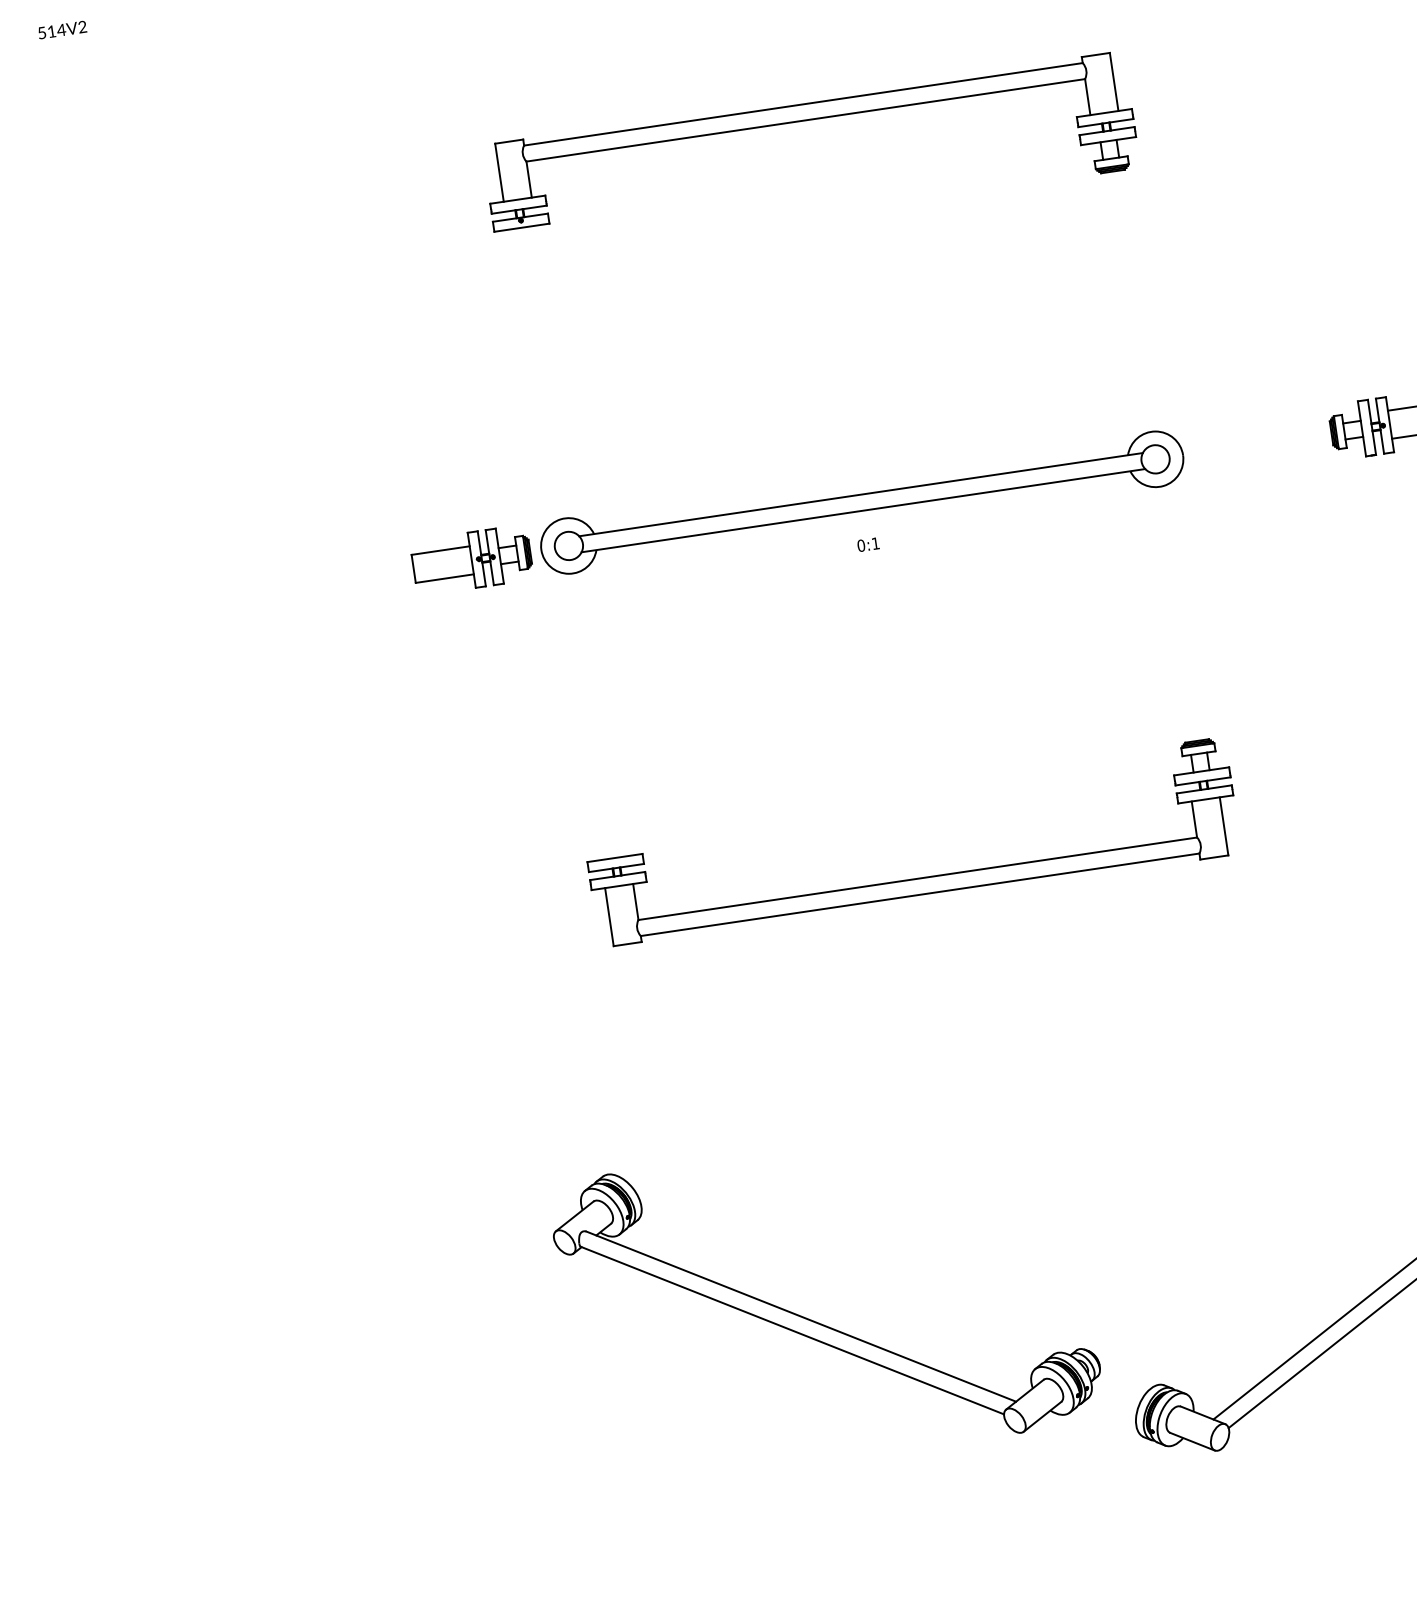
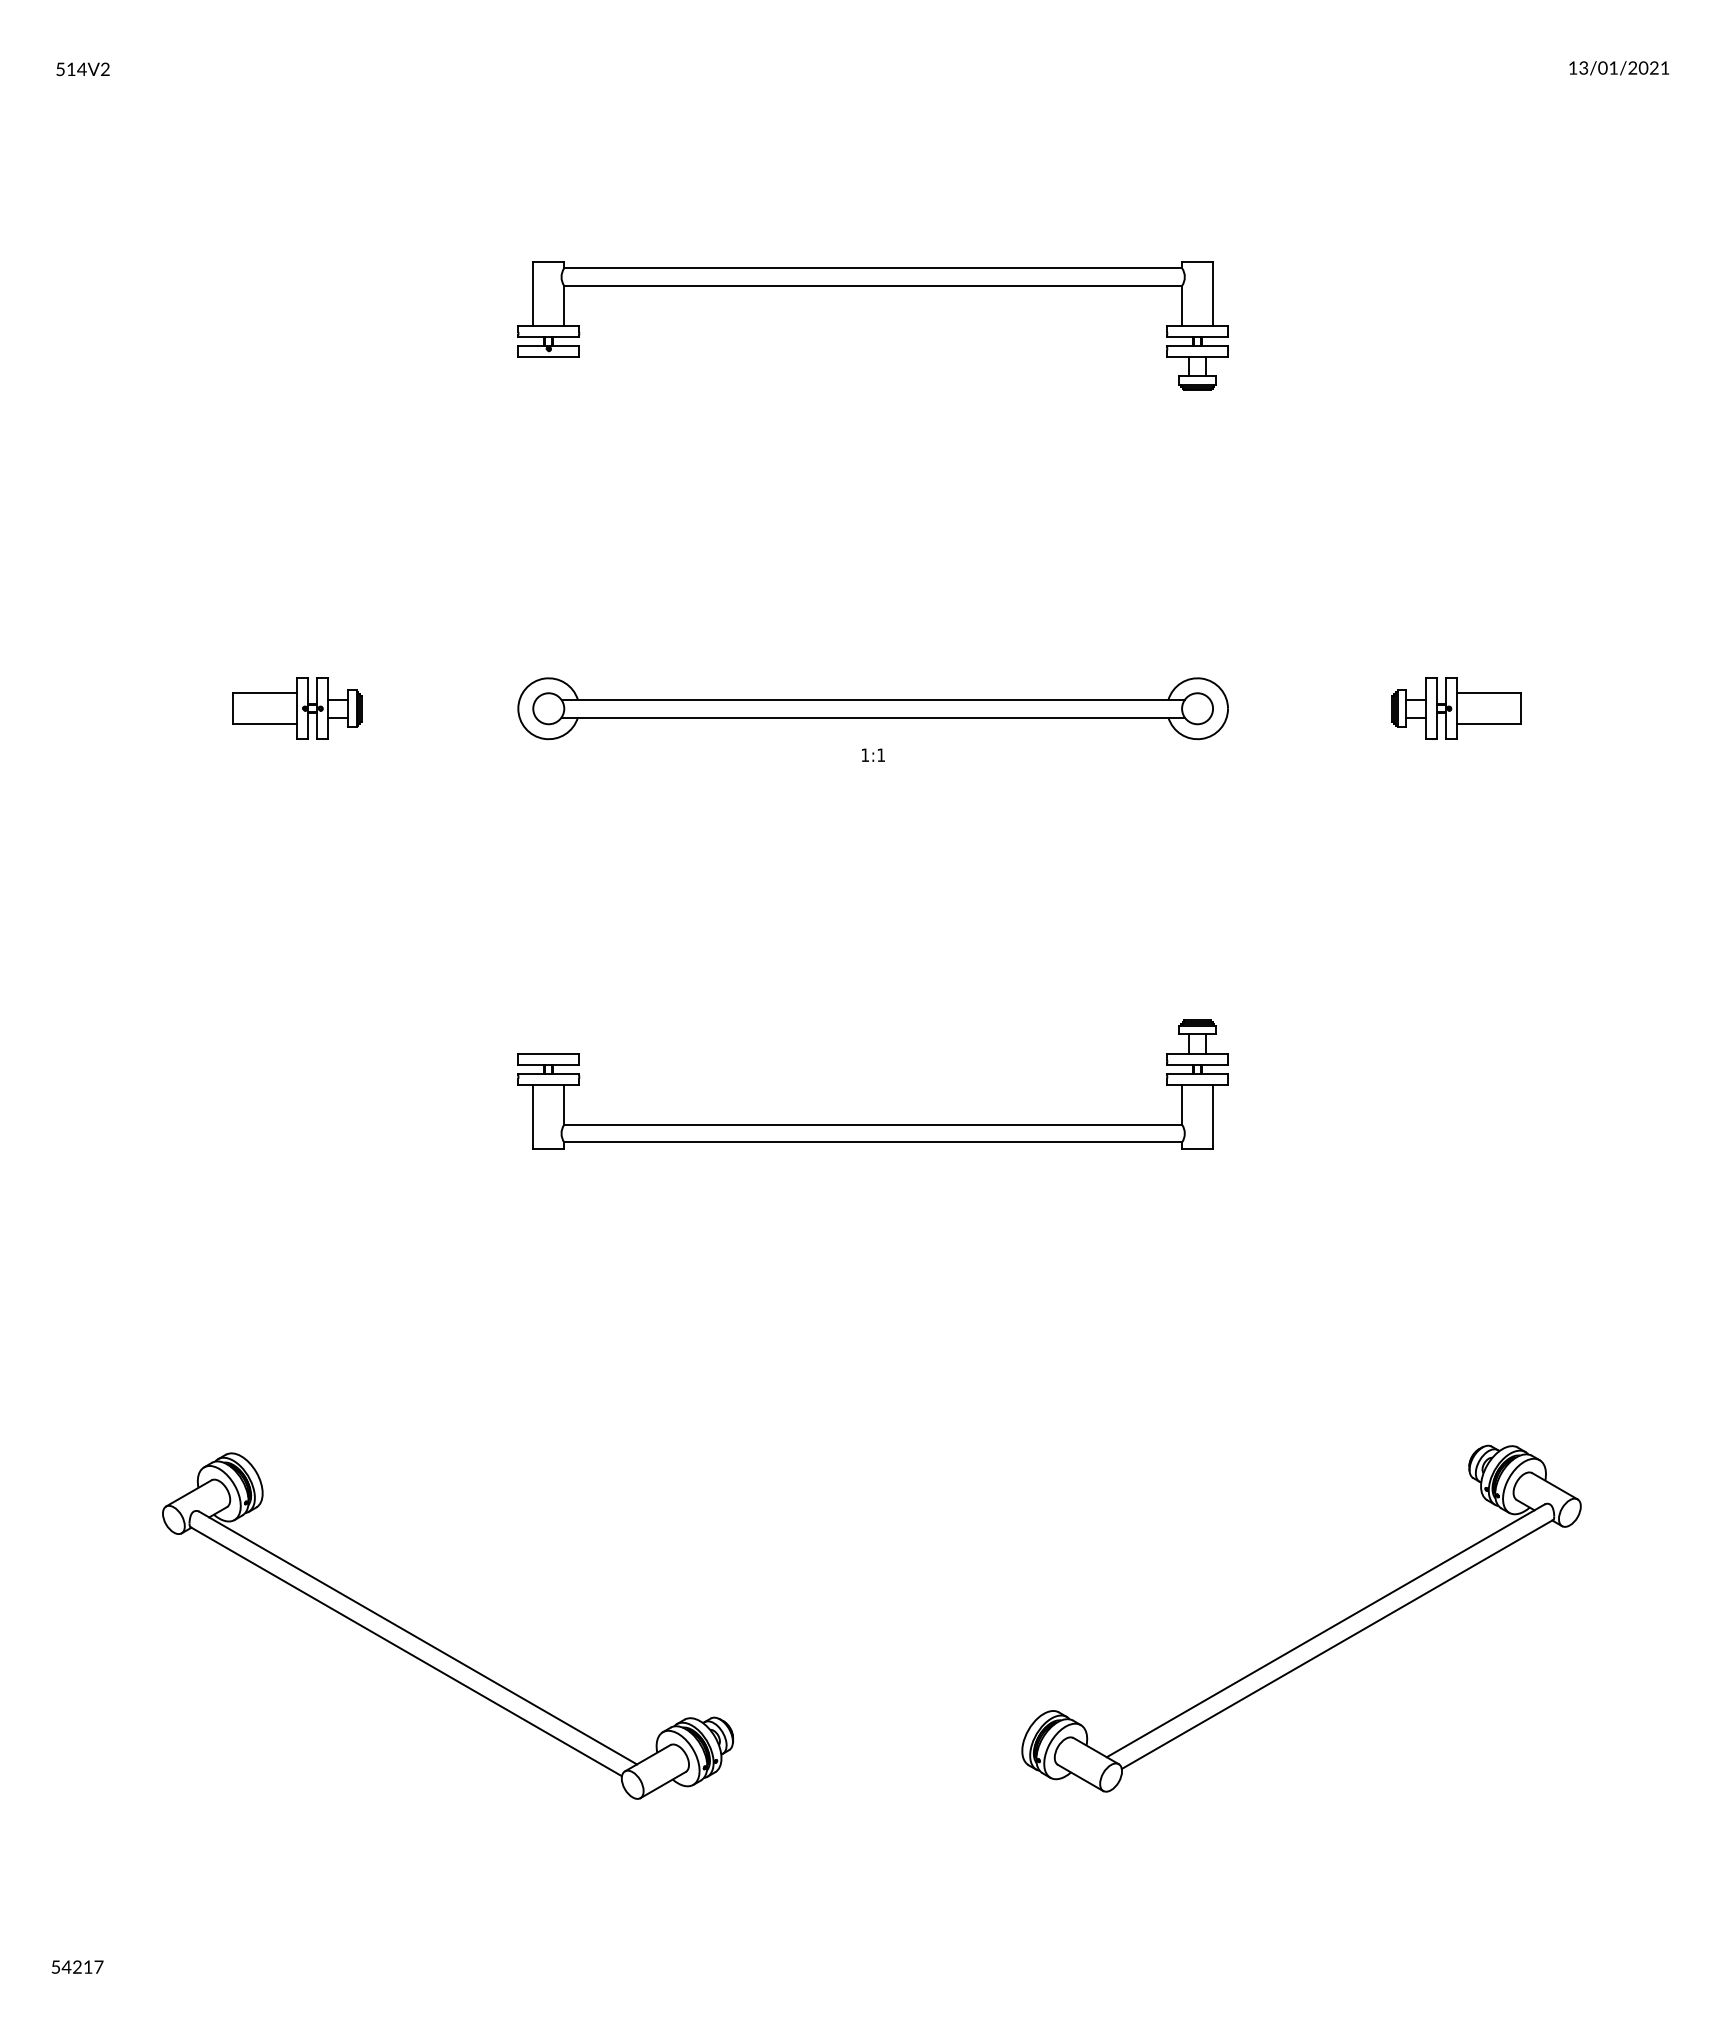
text: (861, 545) -> (865, 755), 0:1 -> 1:1
part: (471, 560) -> (297, 708), moved
part: (816, 1321) -> (433, 1645), moved

